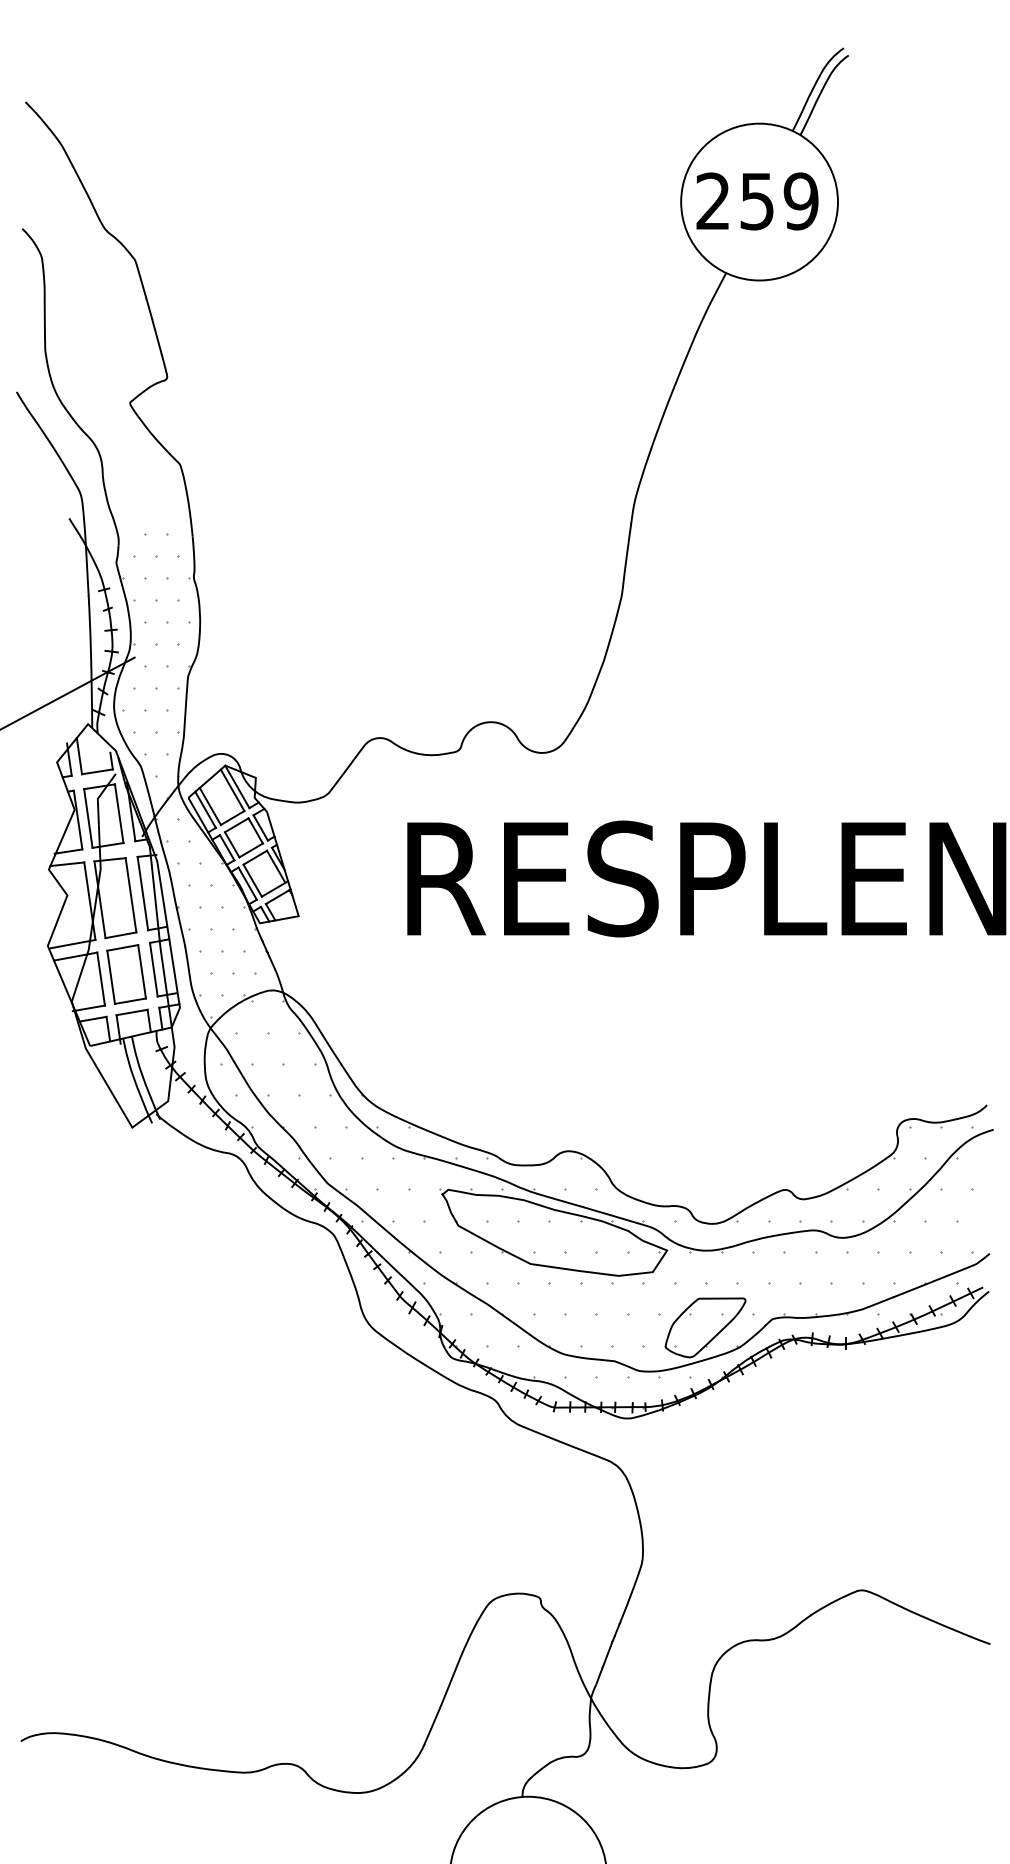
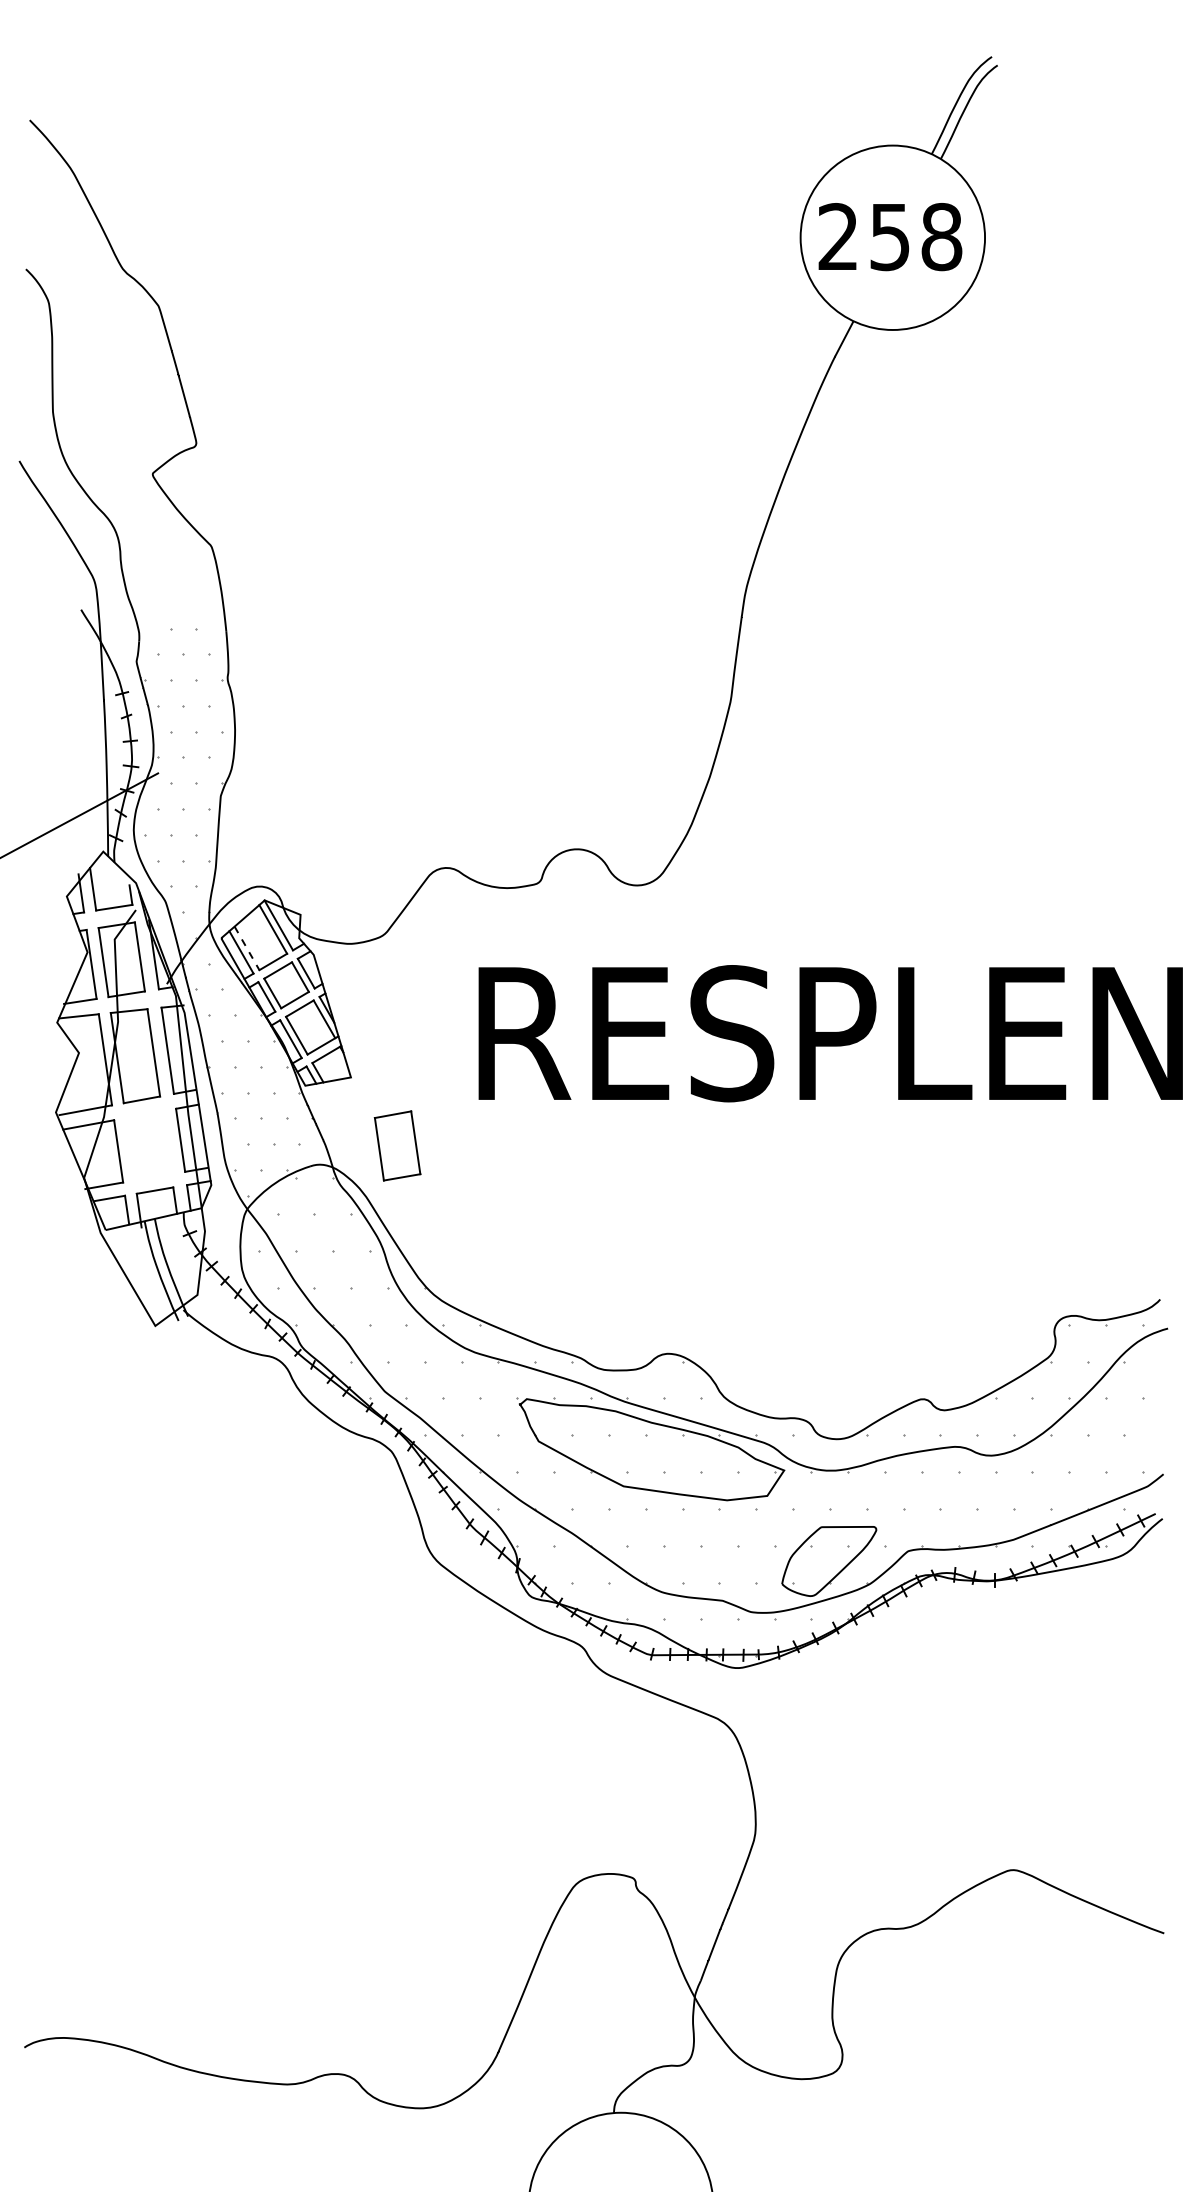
text: (800, 201) -> (941, 237), 259 -> 258
line: (210, 806) -> (247, 948), solid -> dashed
part: (126, 974) -> (397, 1145), moved

